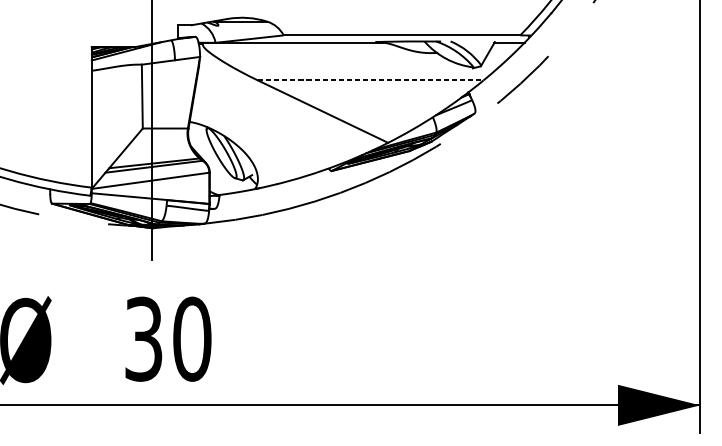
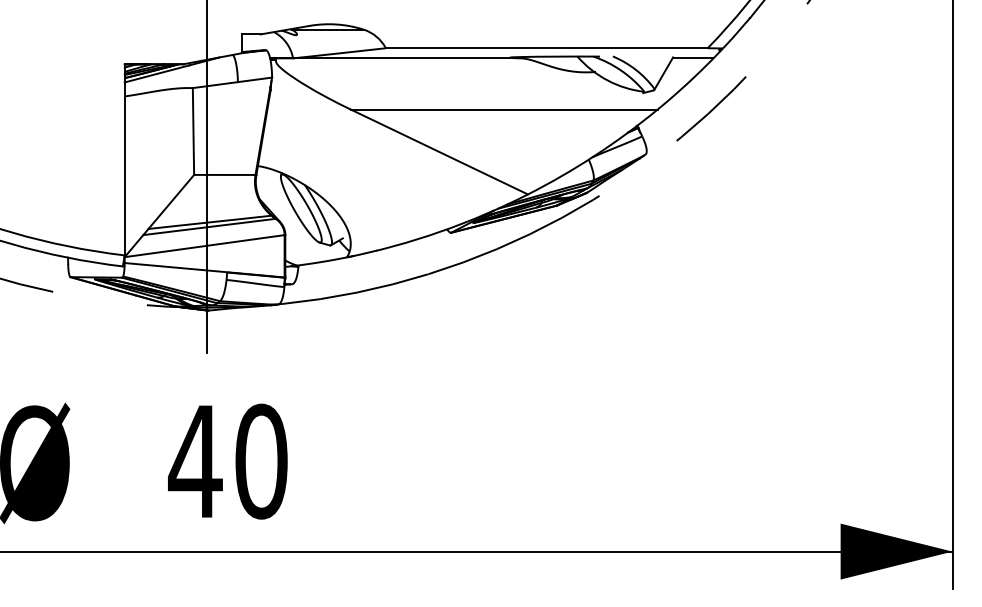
line: (370, 80) -> (504, 109), dashed -> solid
text: (143, 339) -> (195, 461), 30 -> 40

